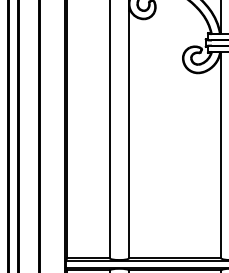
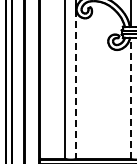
line: (128, 131) -> (76, 84), solid -> dashed
line: (221, 154) -> (130, 97), solid -> dashed

